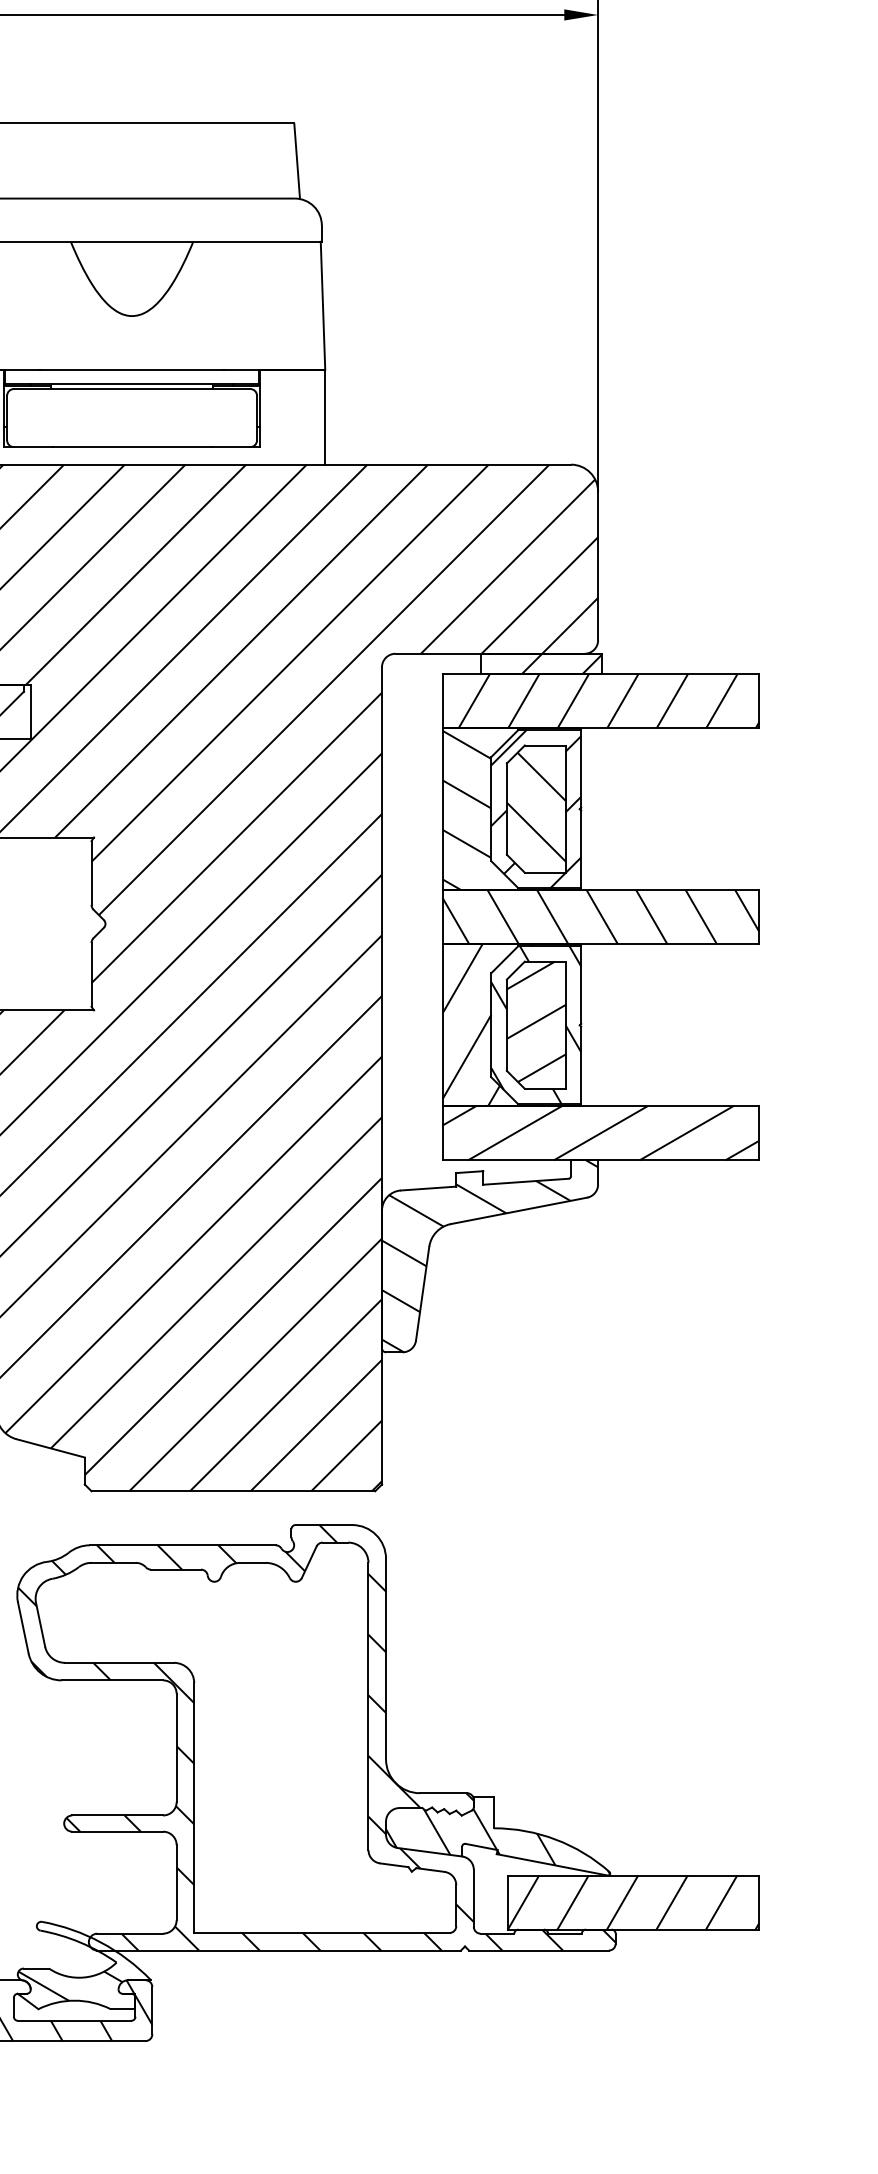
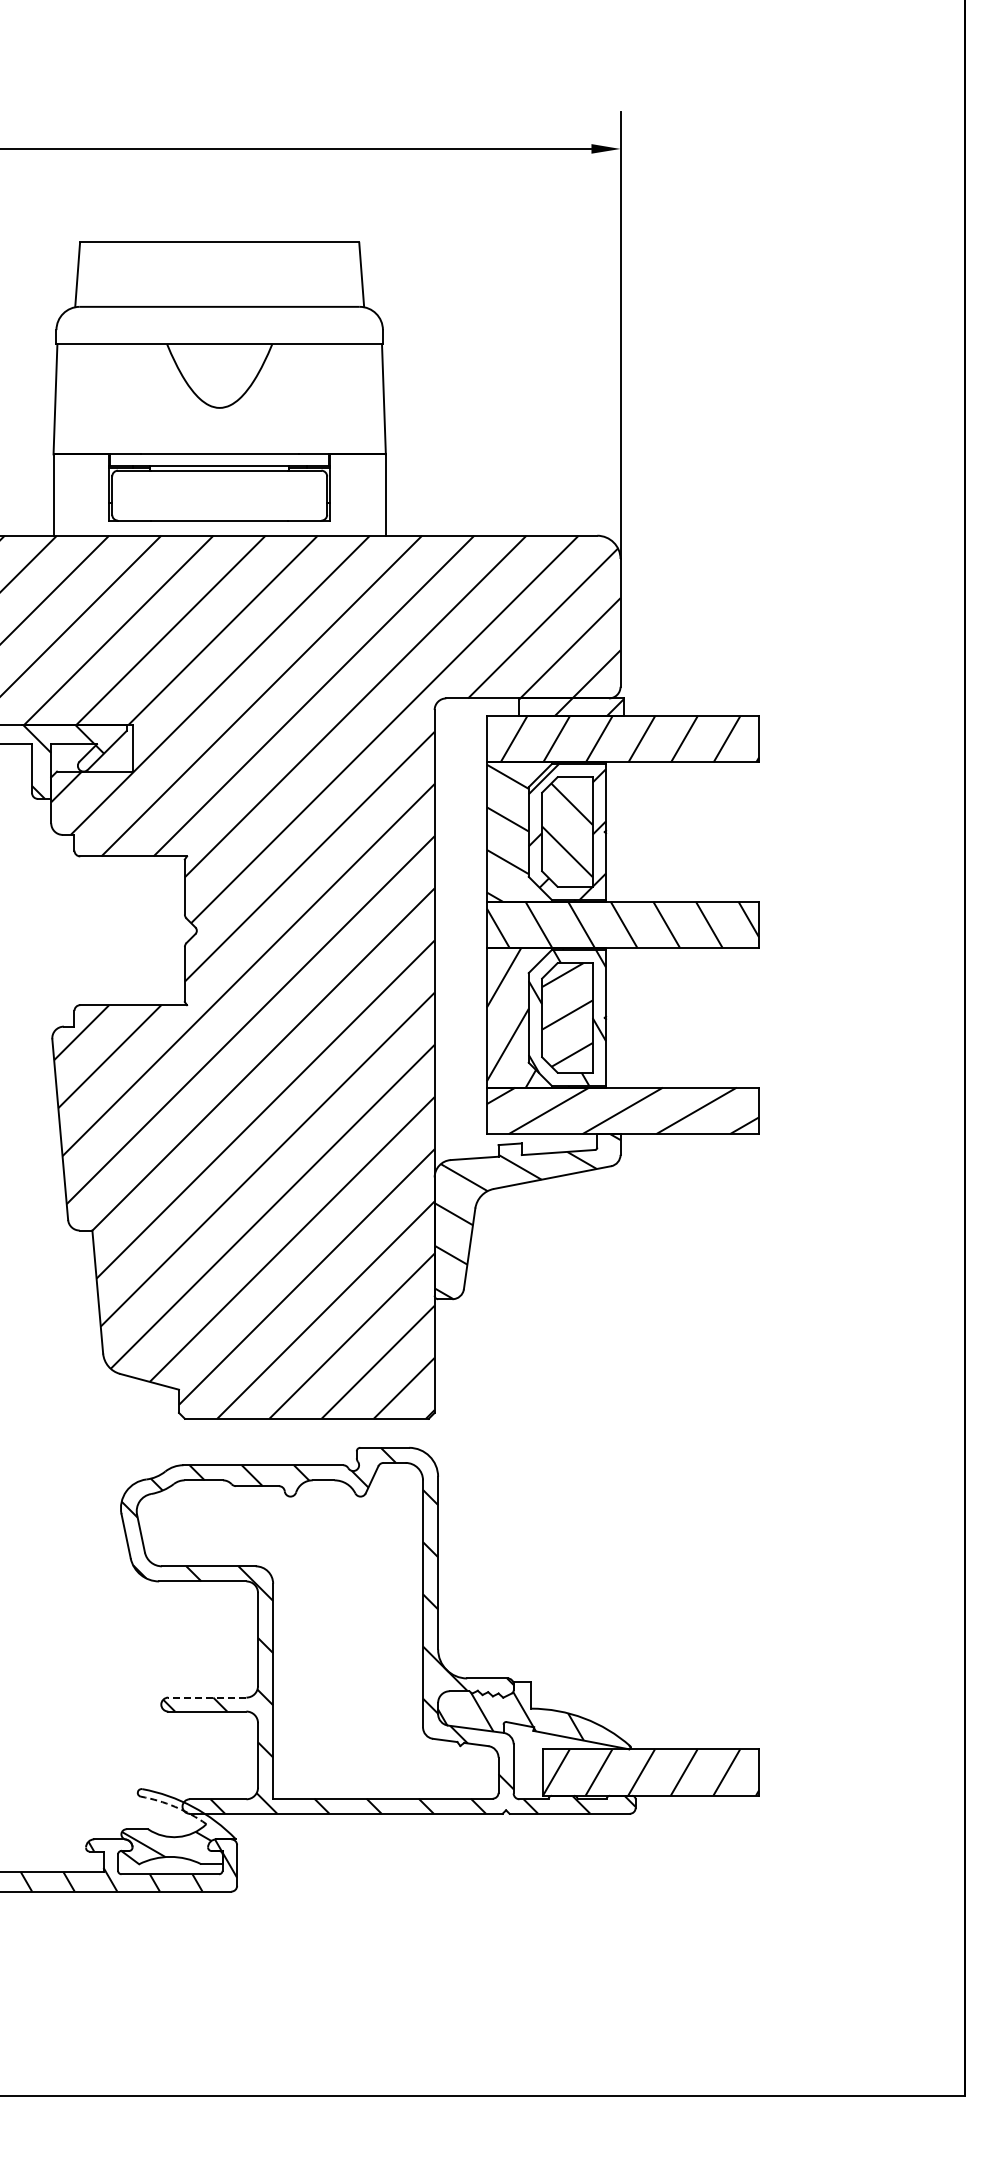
line: (116, 1815) -> (206, 1697), solid -> dashed
arc: (80, 1942) -> (175, 1806), solid -> dashed

